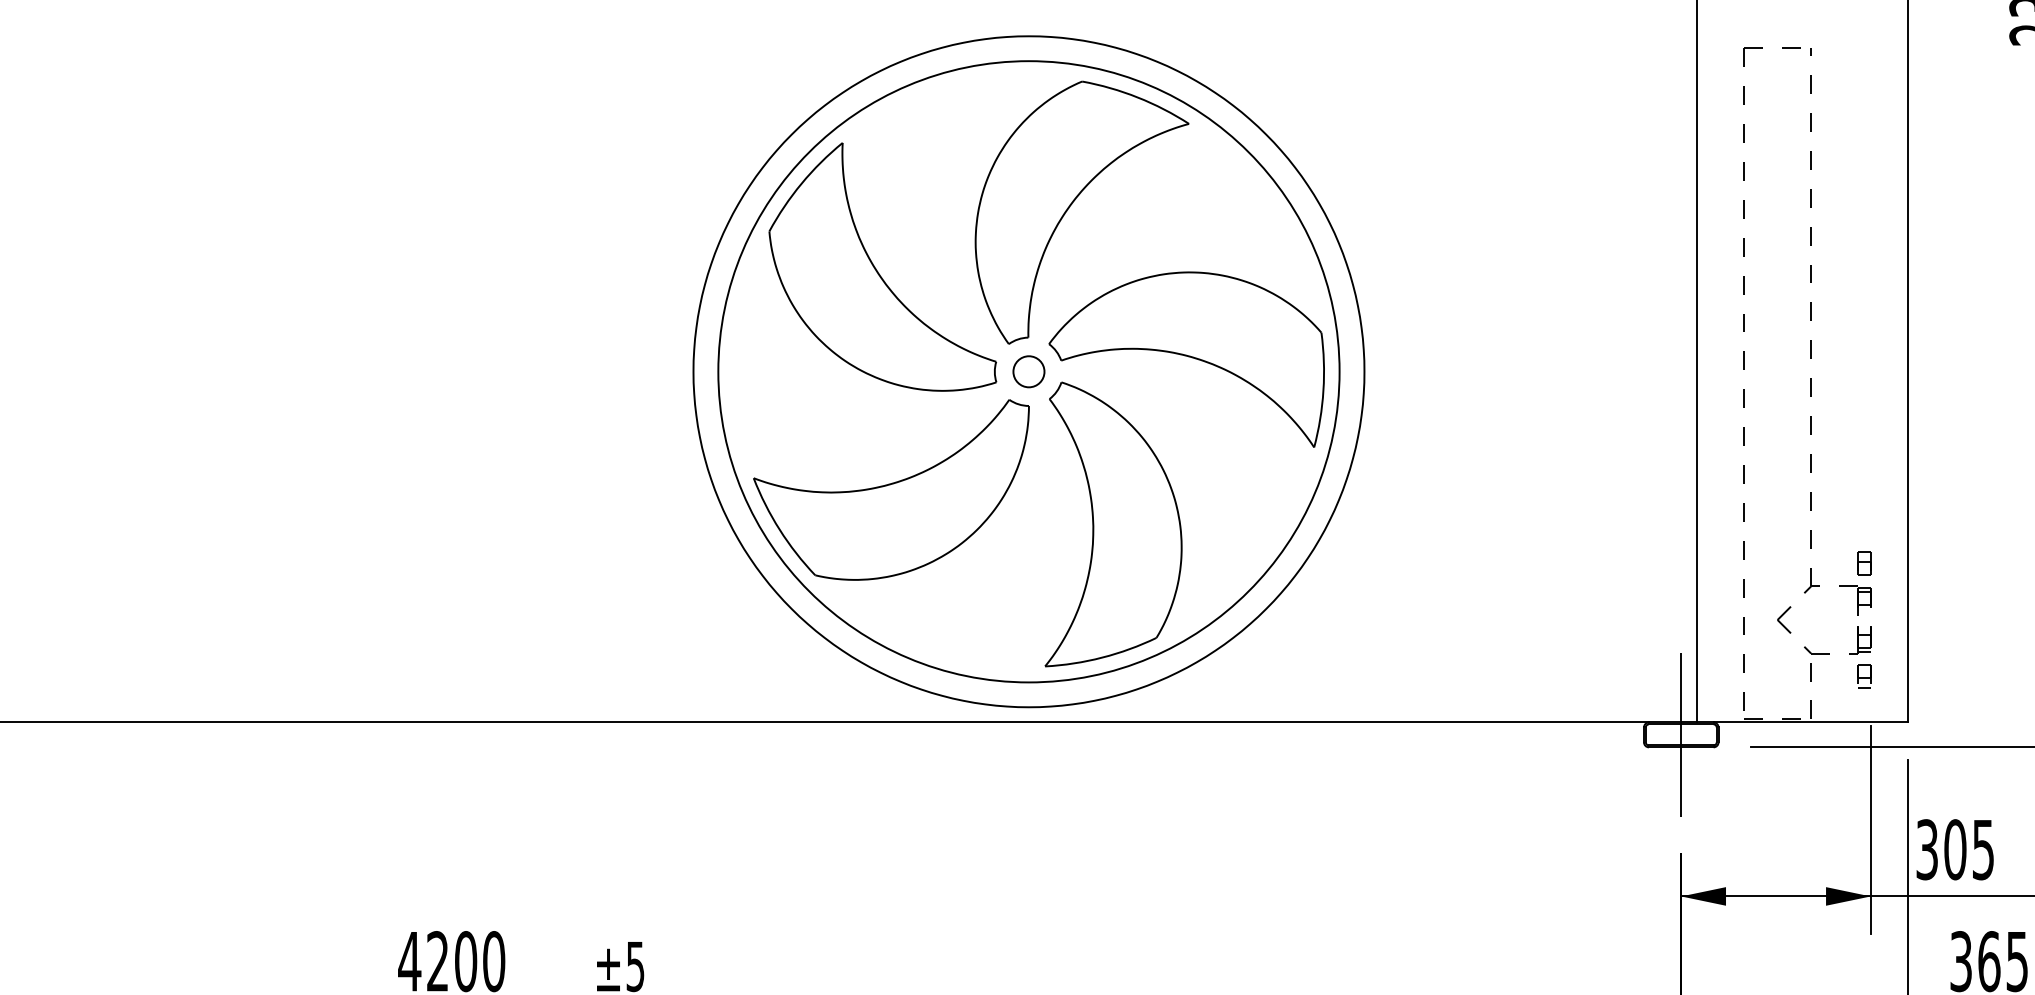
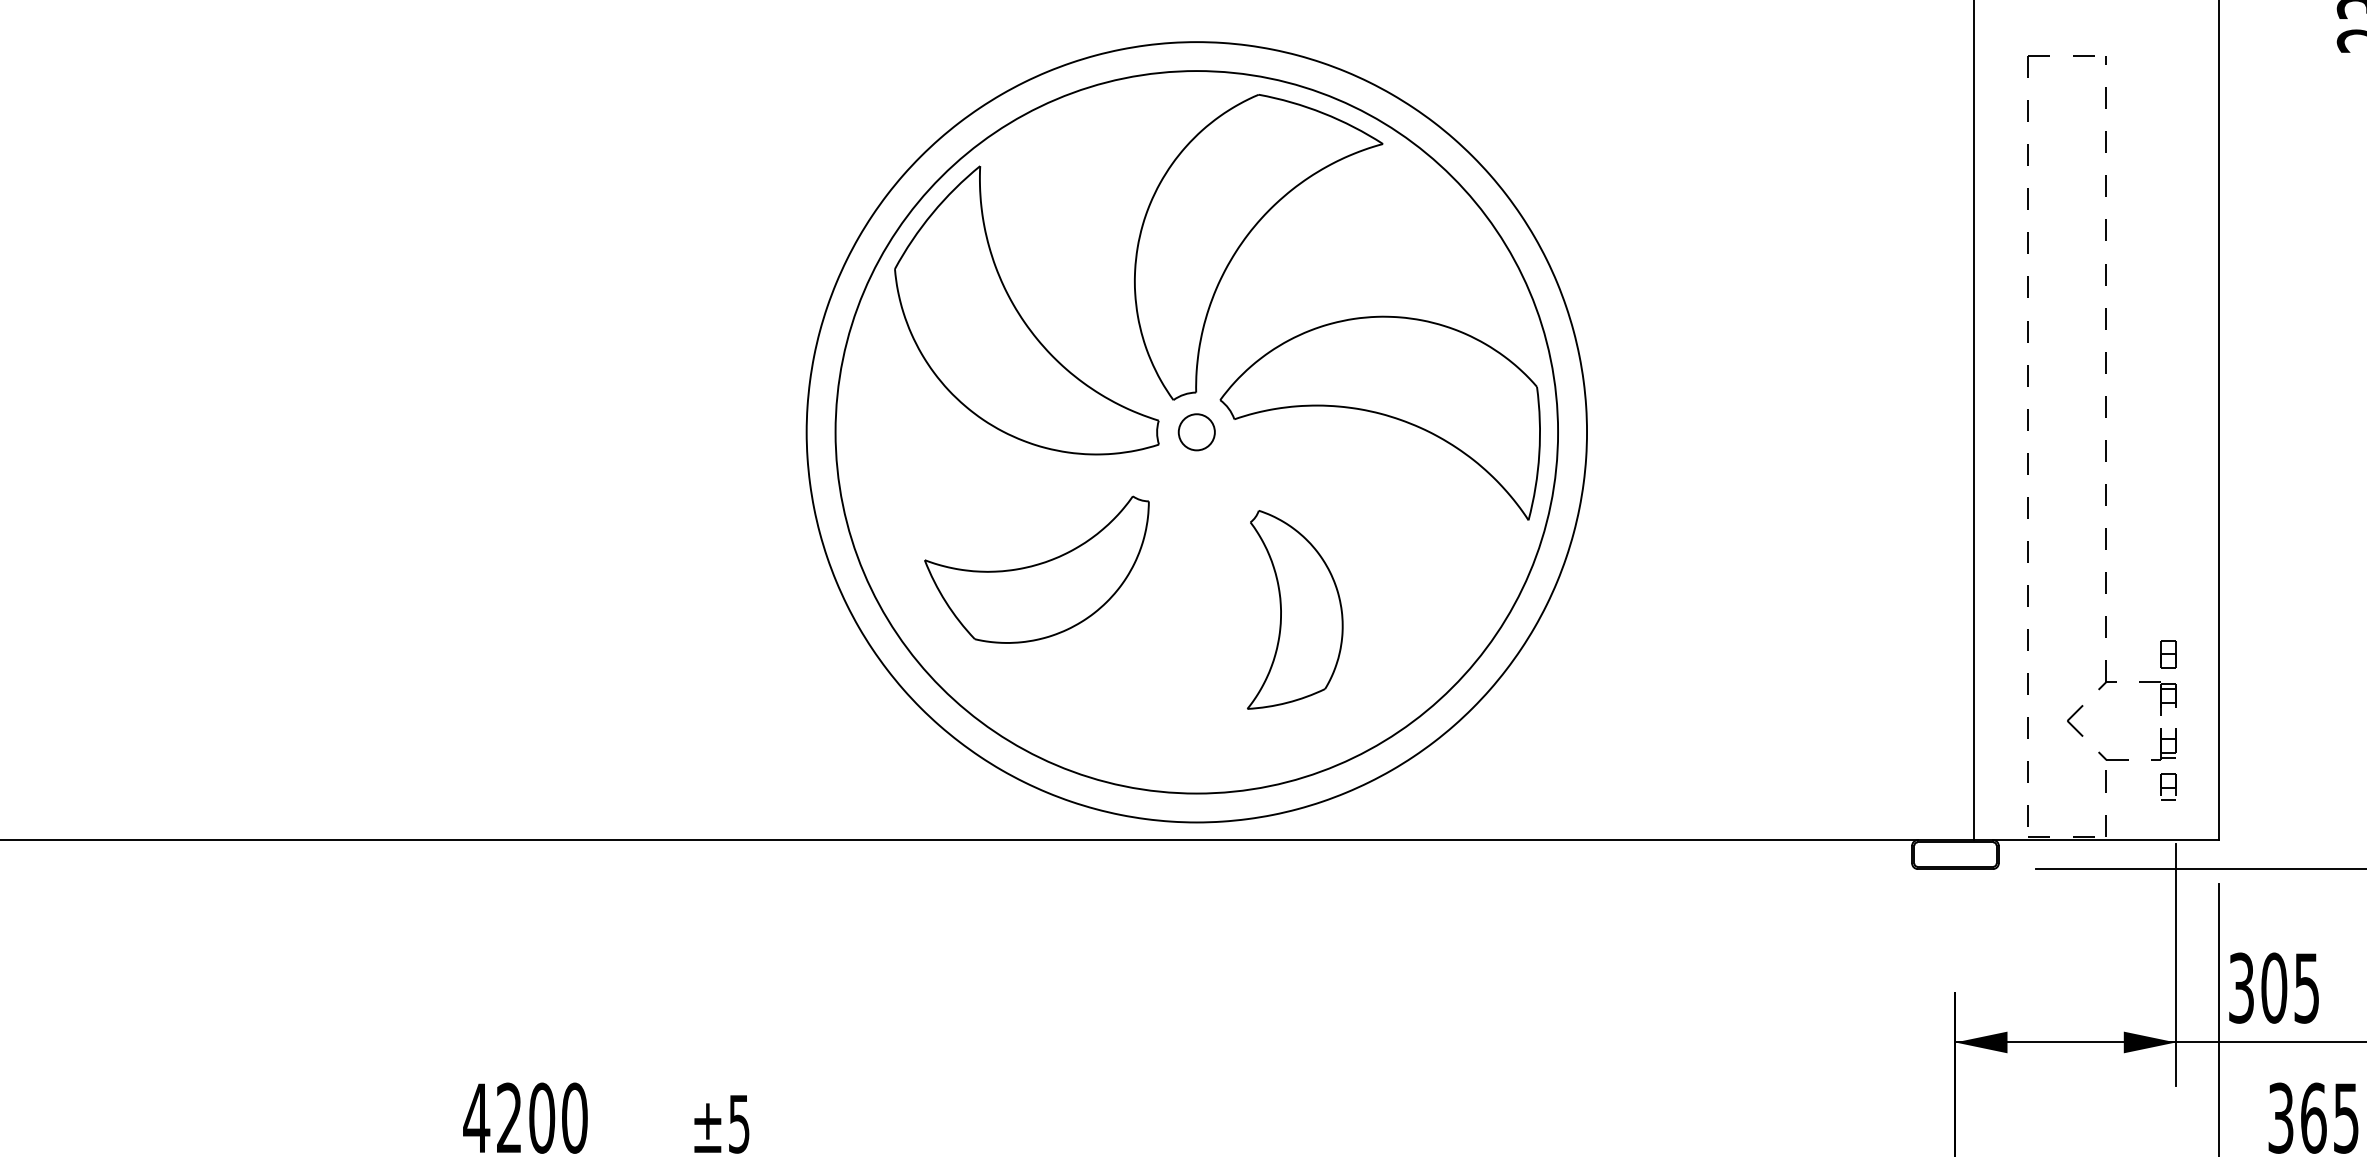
part: (891, 489) -> (1036, 569), size x0.7
part: (1113, 524) -> (1295, 609), size x0.6
line: (1681, 734) -> (1955, 854), removed

